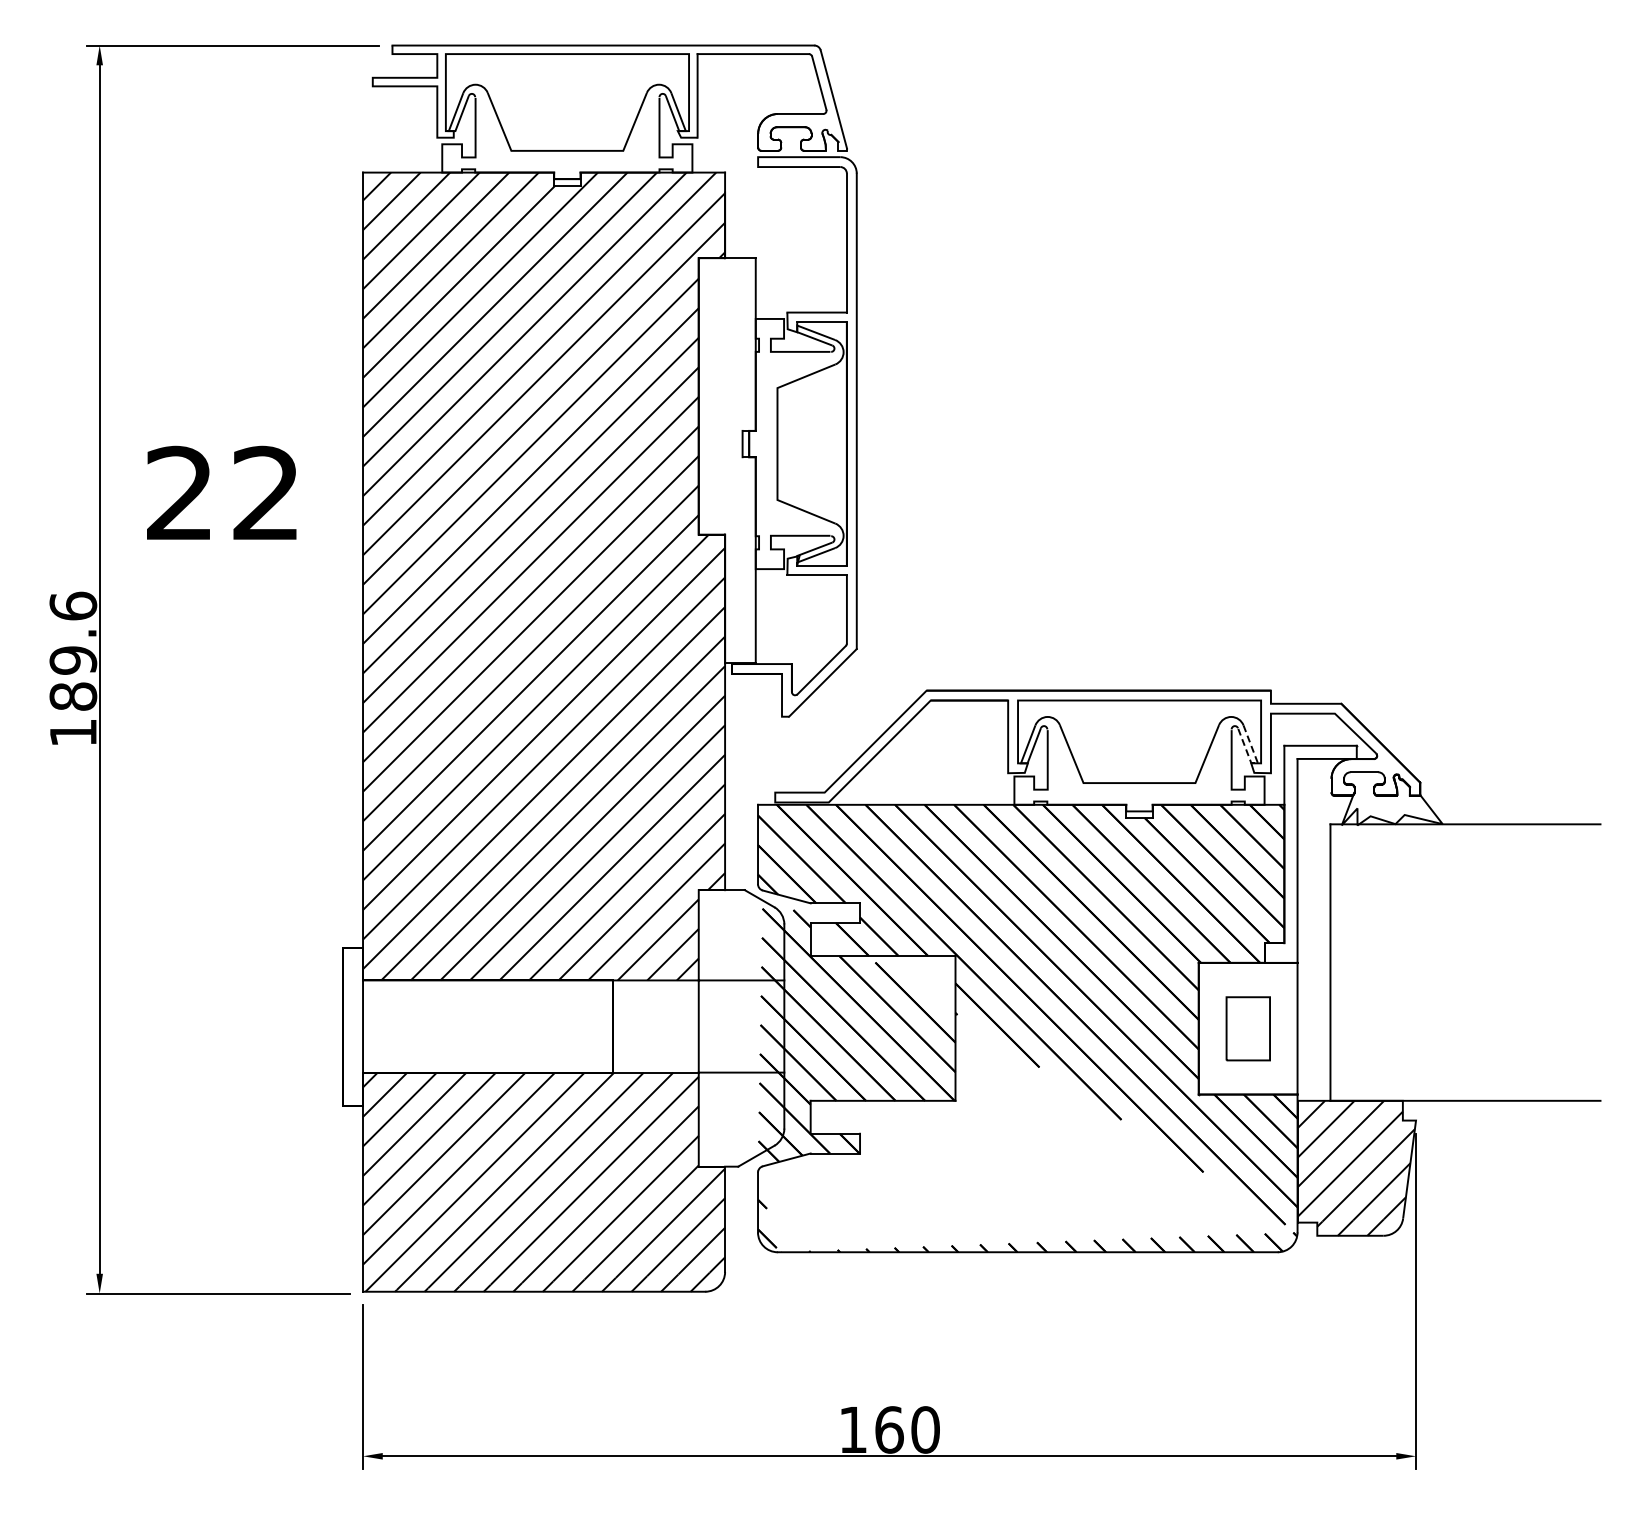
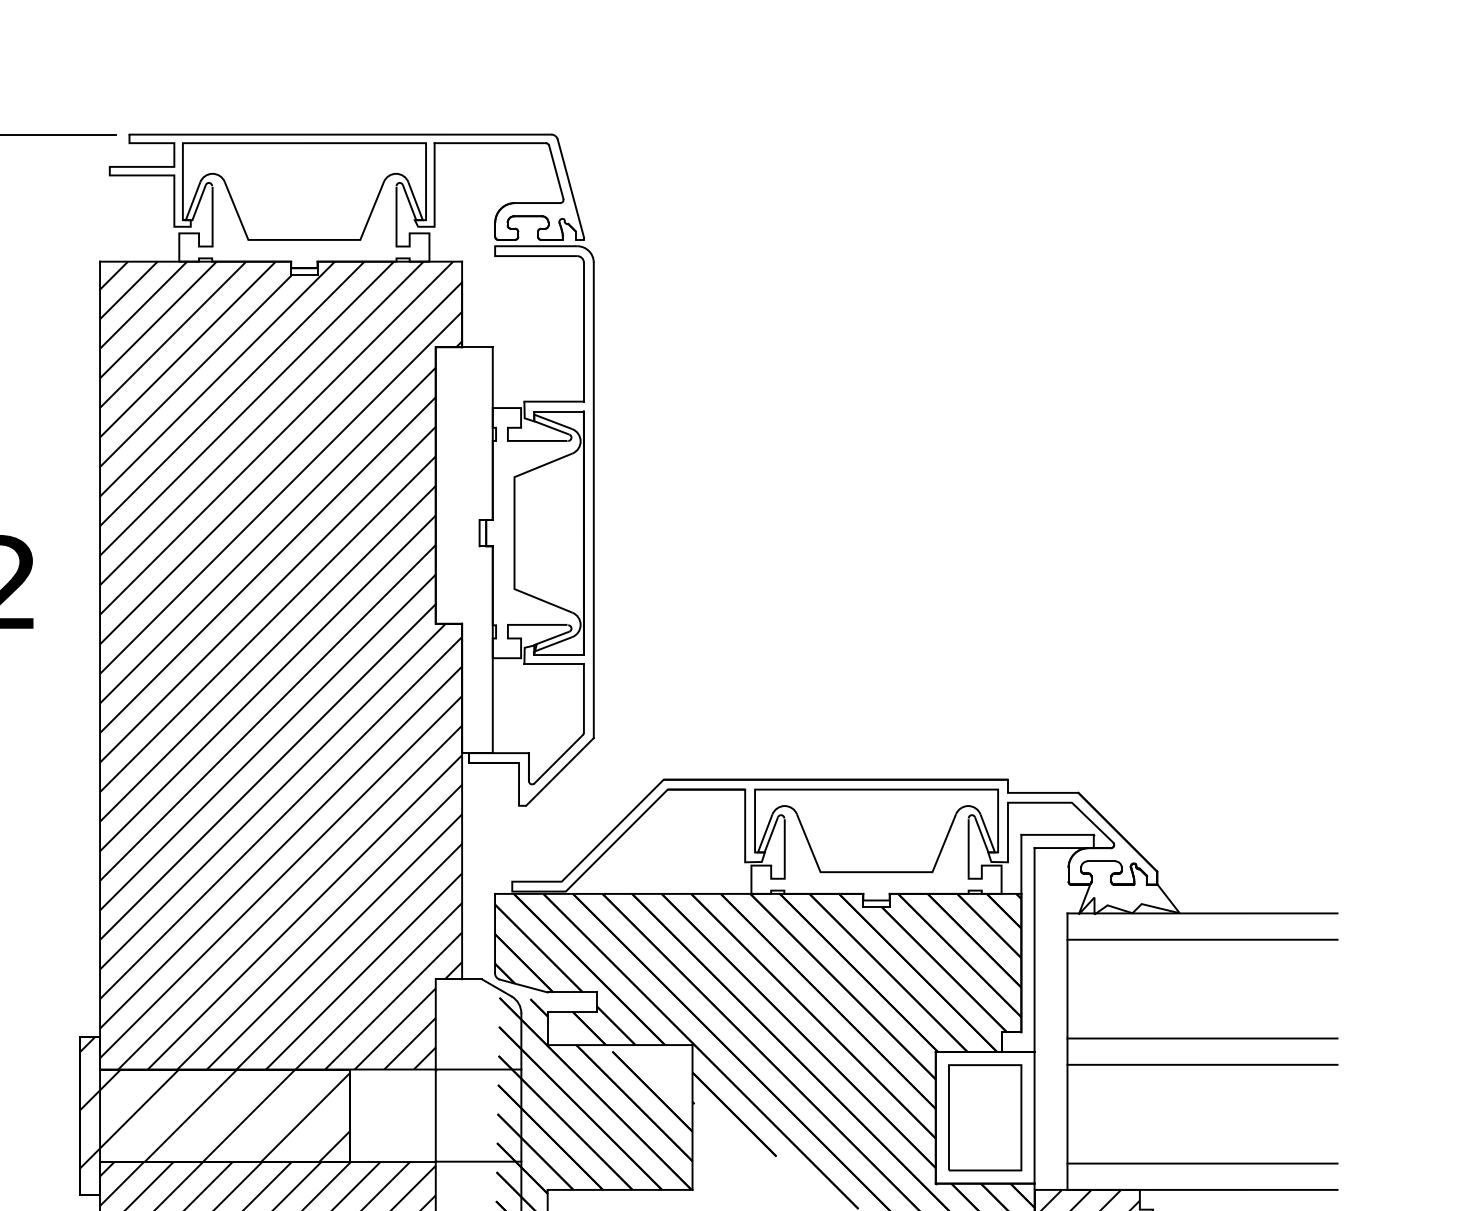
line: (1256, 763) -> (993, 852), dashed -> solid
line: (1465, 850) -> (1202, 939), added
line: (1465, 949) -> (1202, 1038), added
line: (1465, 975) -> (1202, 1064), added
hatch: (478, 1013) -> (215, 1102), added
part: (1248, 1028) -> (985, 1117), size x1.67
line: (1465, 1074) -> (1202, 1163), added

